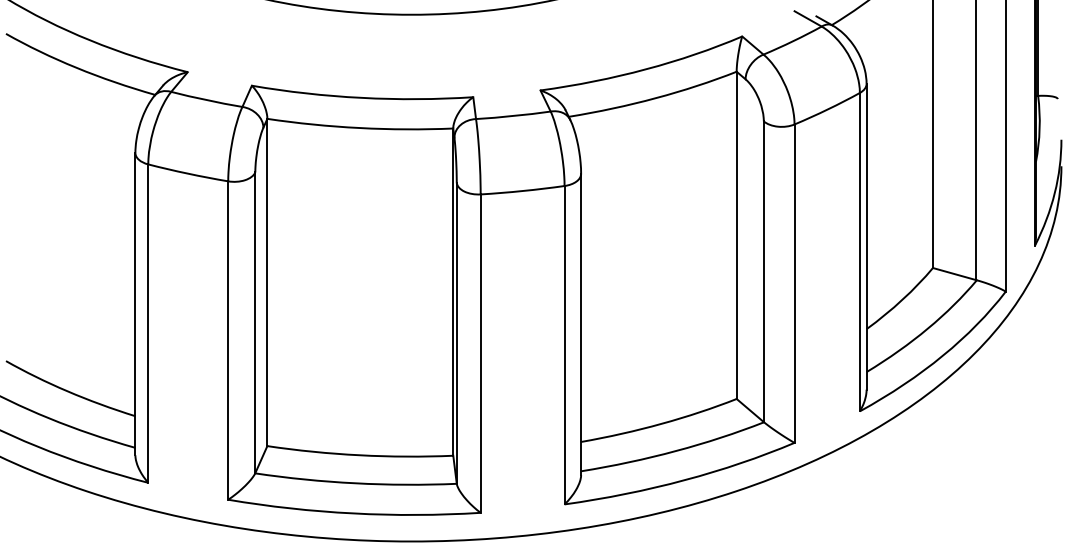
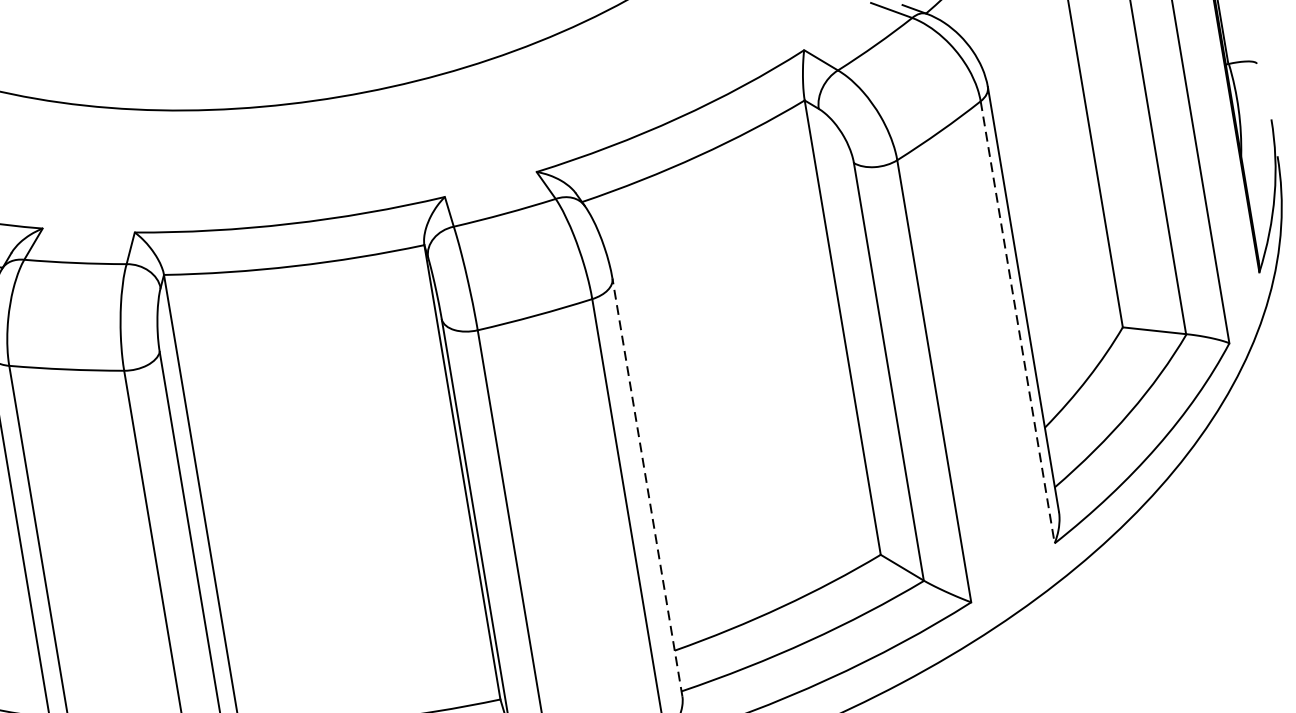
line: (859, 252) -> (1017, 322), solid -> dashed
line: (581, 324) -> (647, 487), solid -> dashed

